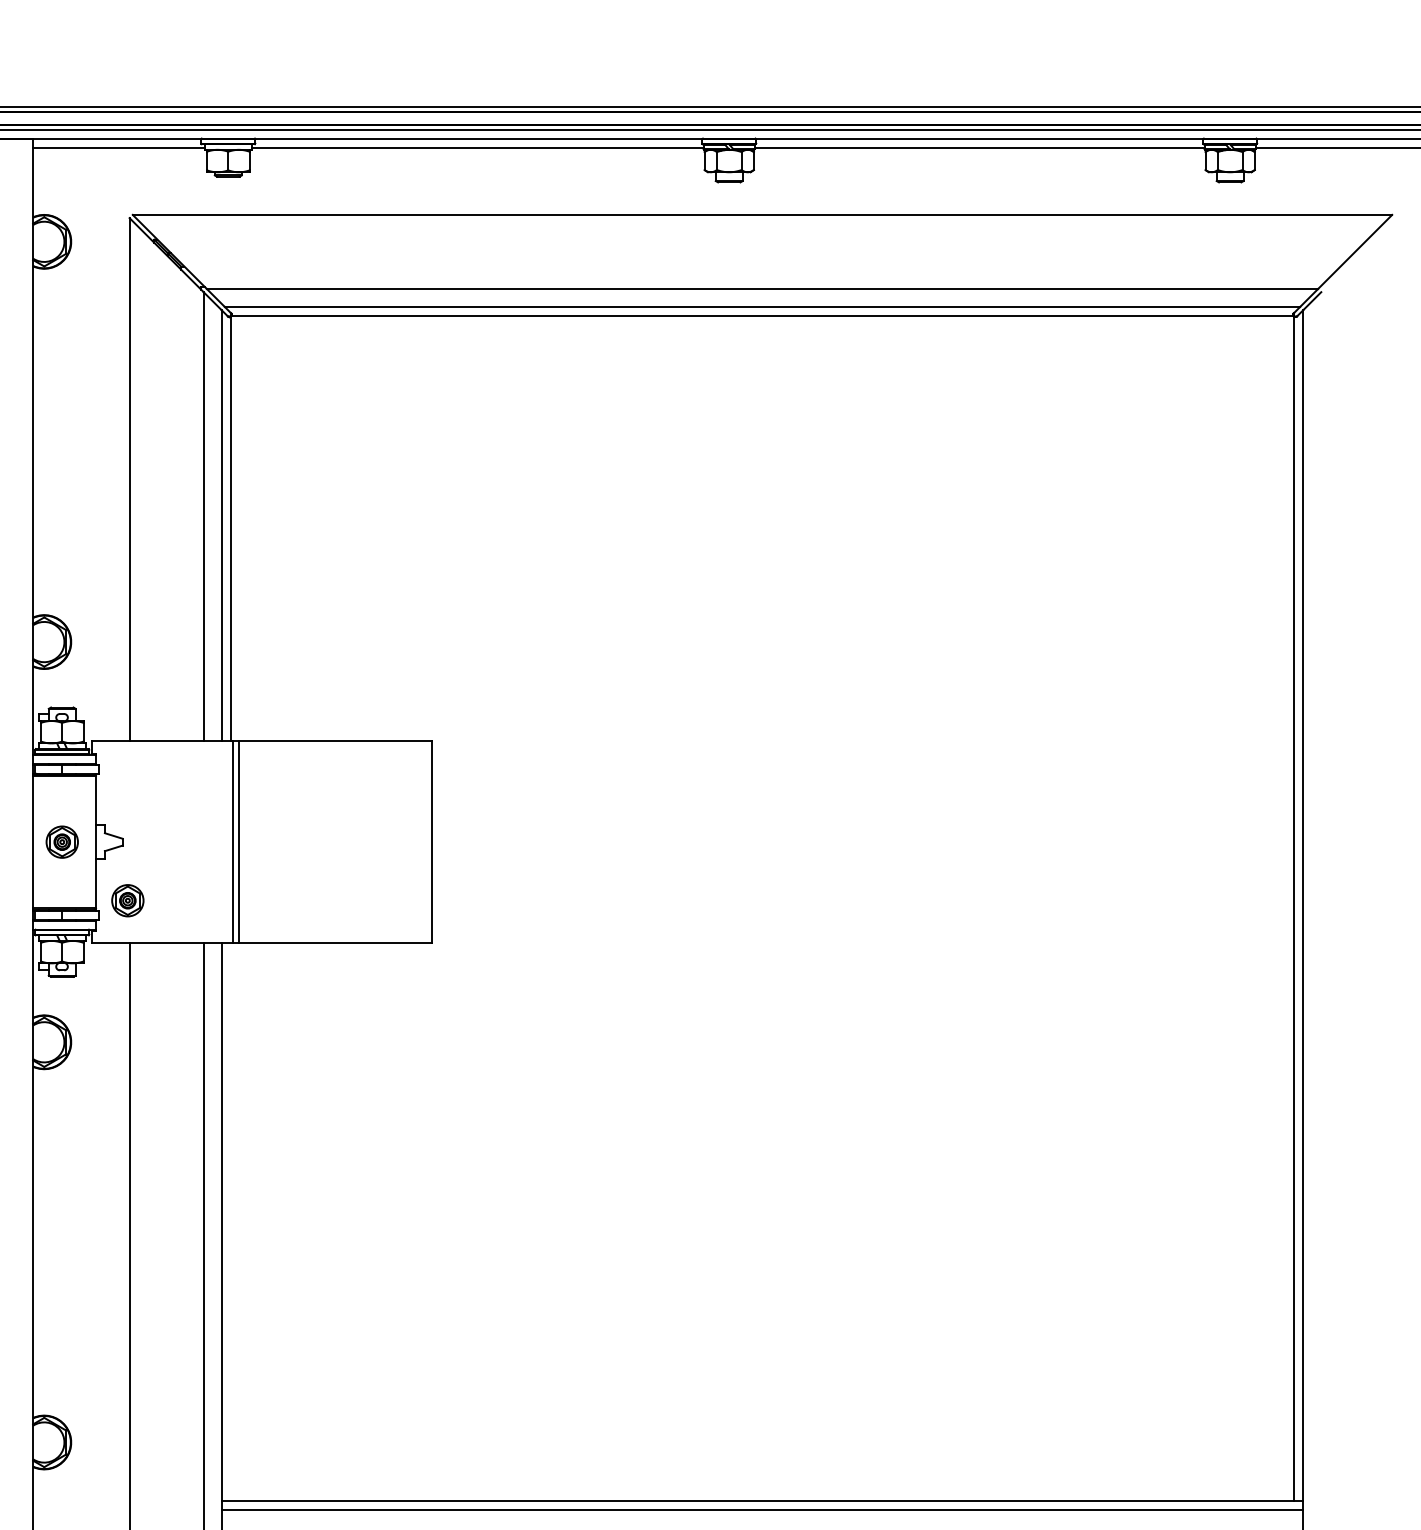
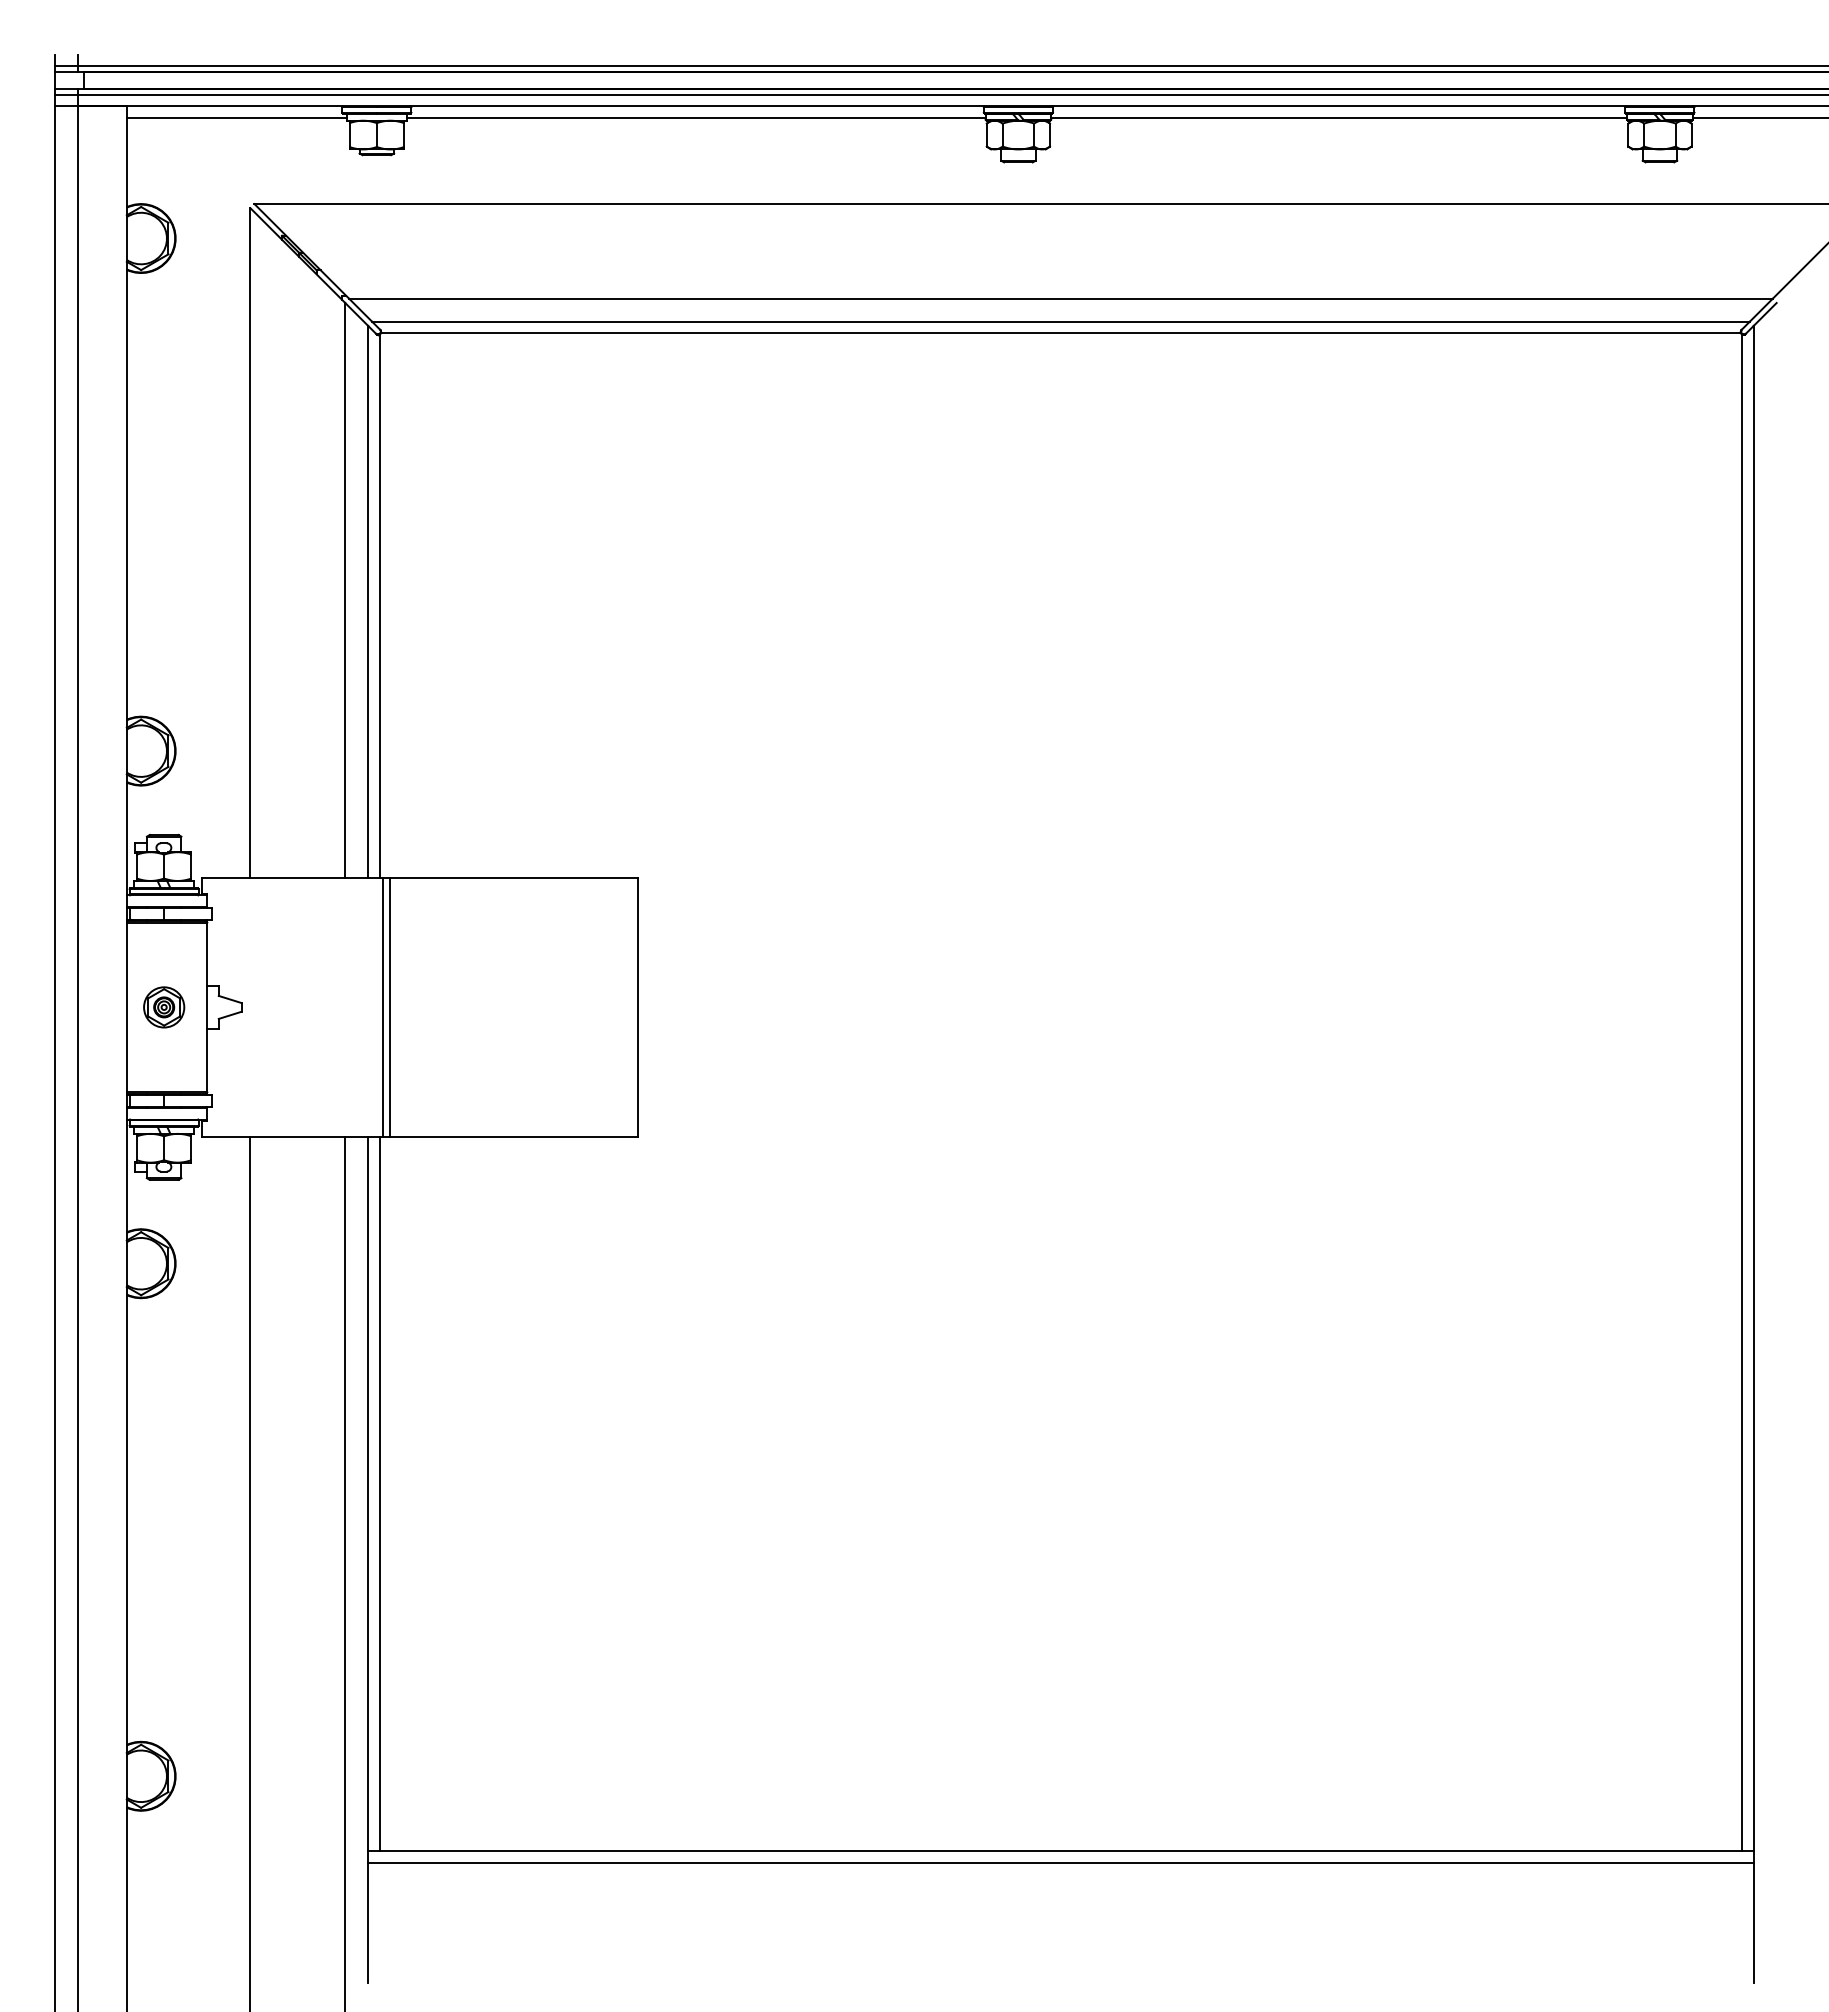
part: (128, 900) -> (248, 1082), removed
line: (230, 1221) -> (379, 1493), added

